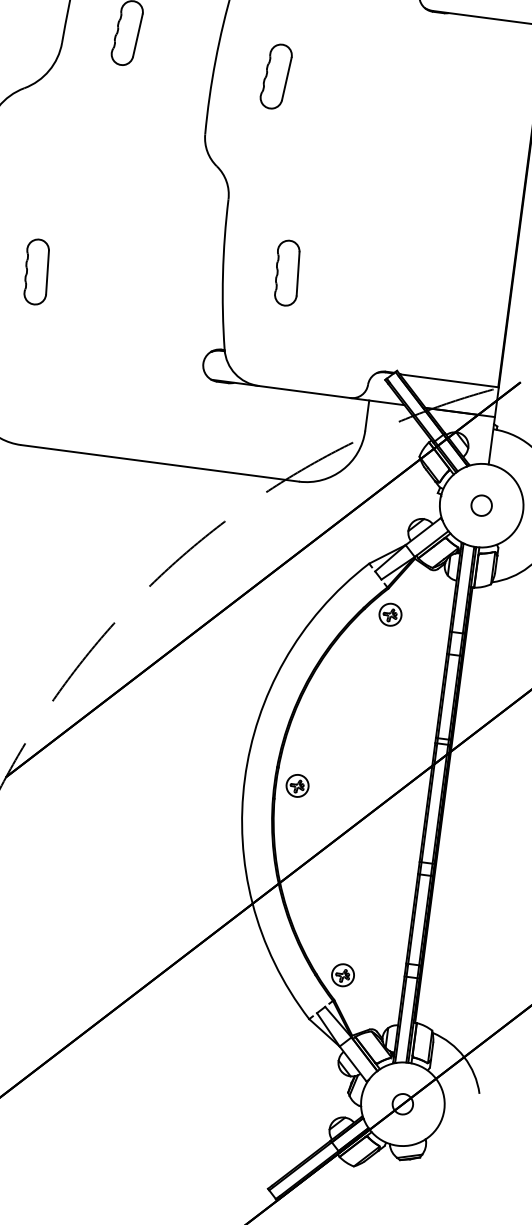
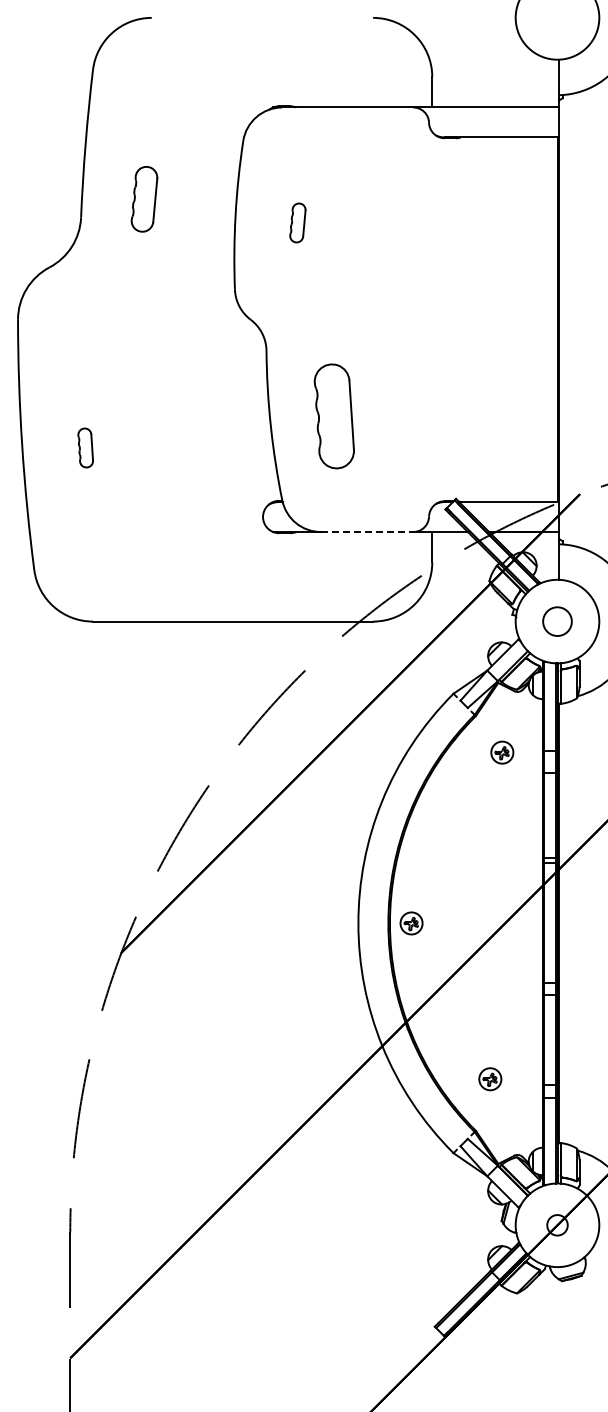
part: (276, 76) -> (297, 222), size x0.6
part: (36, 271) -> (85, 447), size x0.6
part: (287, 273) -> (334, 416), size x1.6
line: (304, 392) -> (367, 532), solid -> dashed
circle: (481, 505) -> (557, 621), size x1.4
part: (390, 614) -> (502, 752), moved
part: (343, 975) -> (490, 1079), moved

